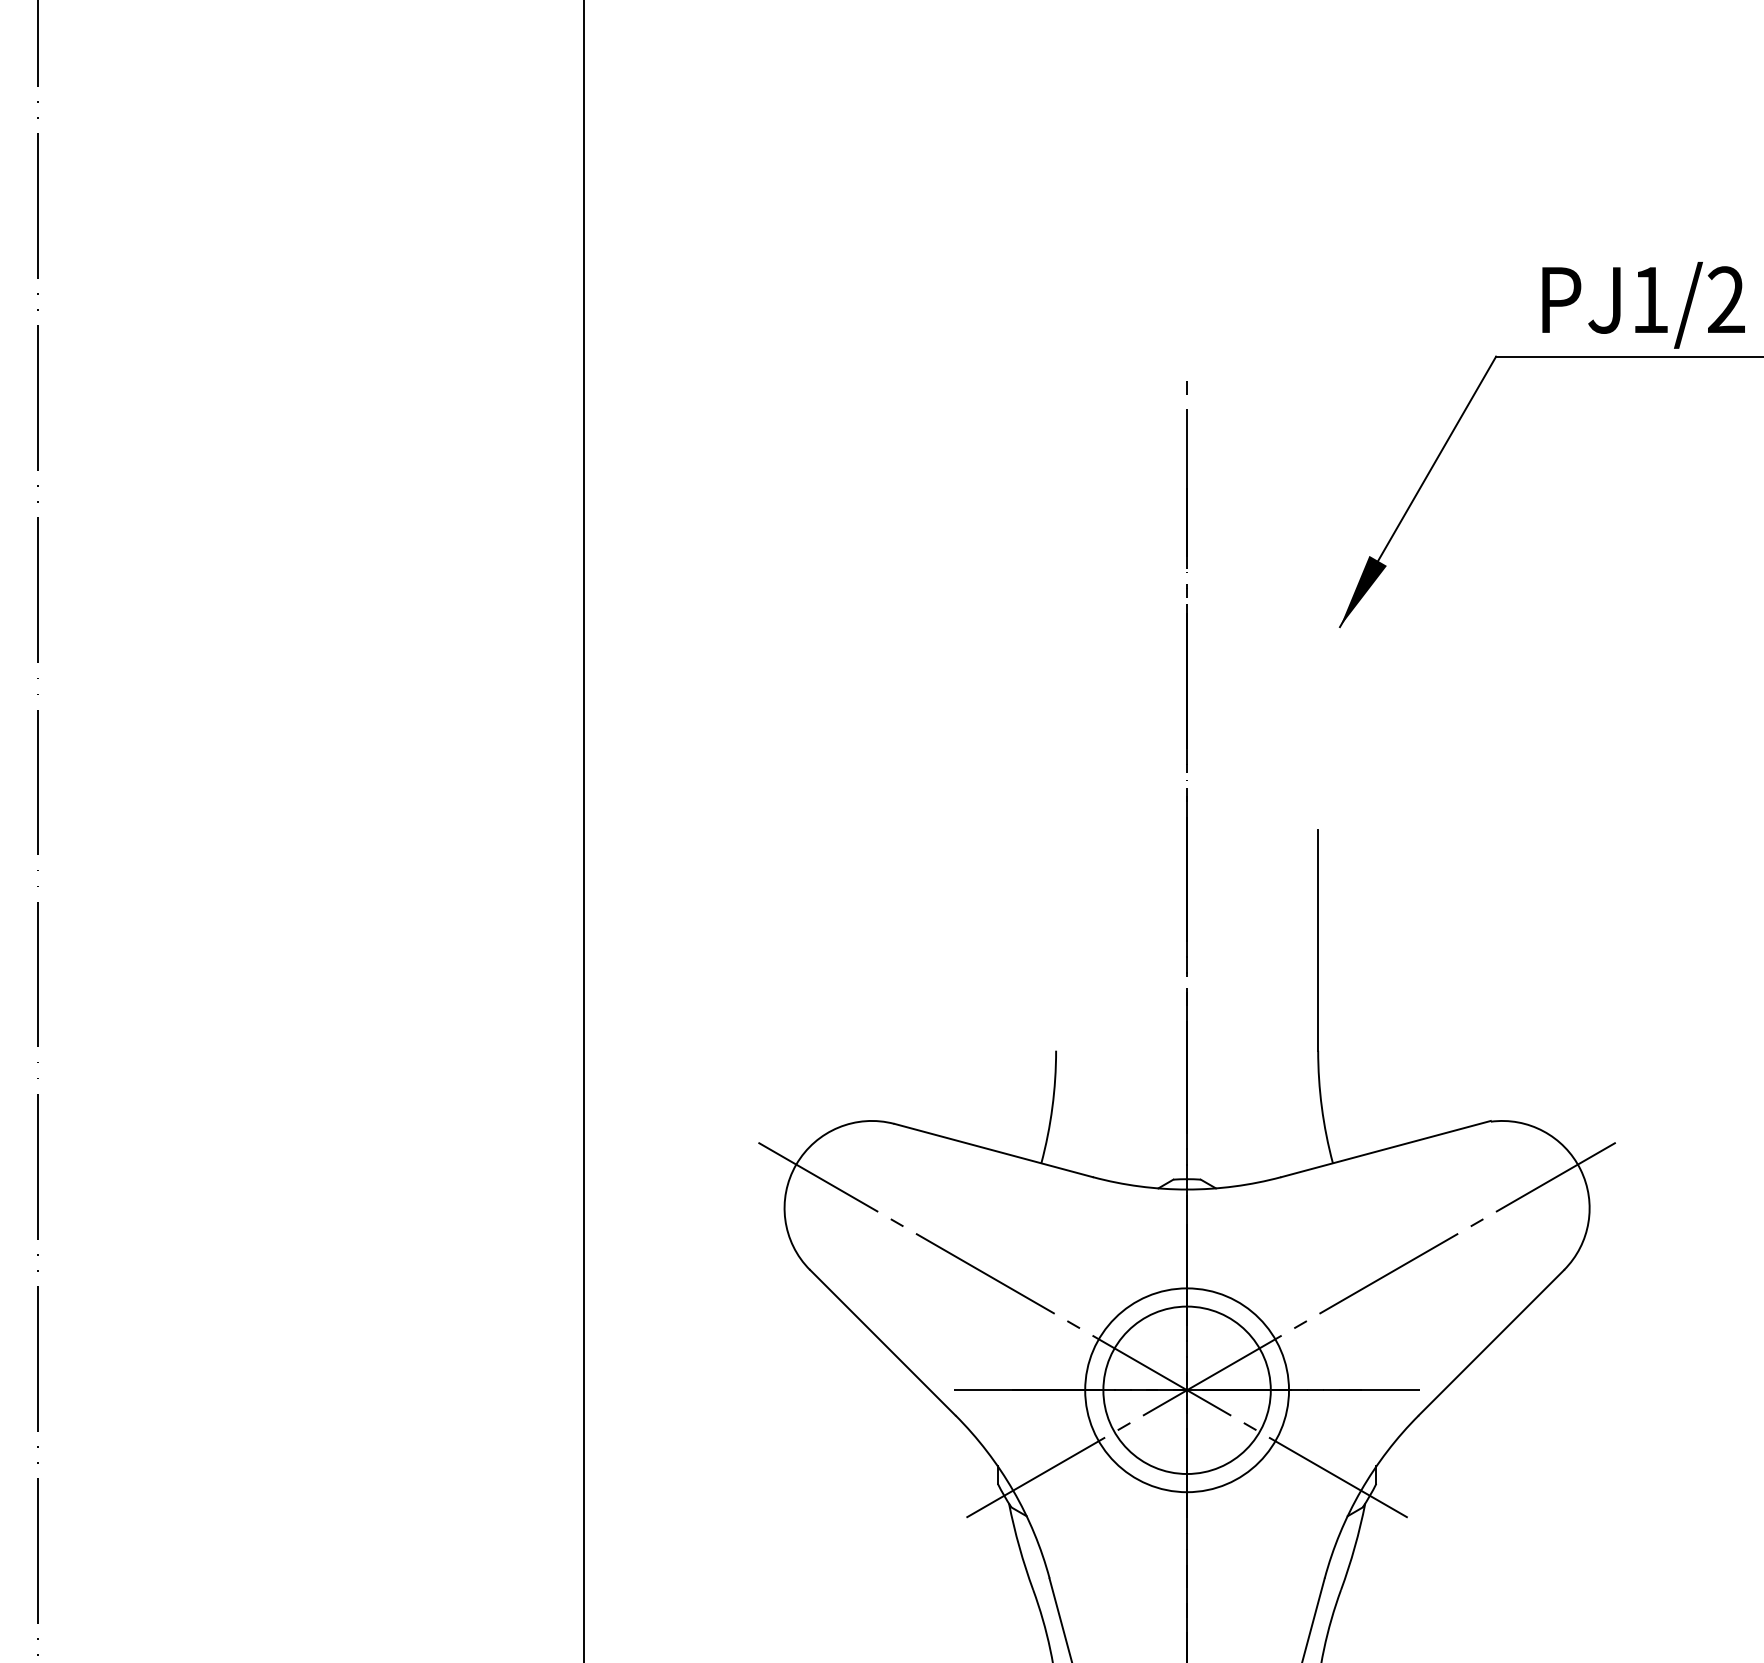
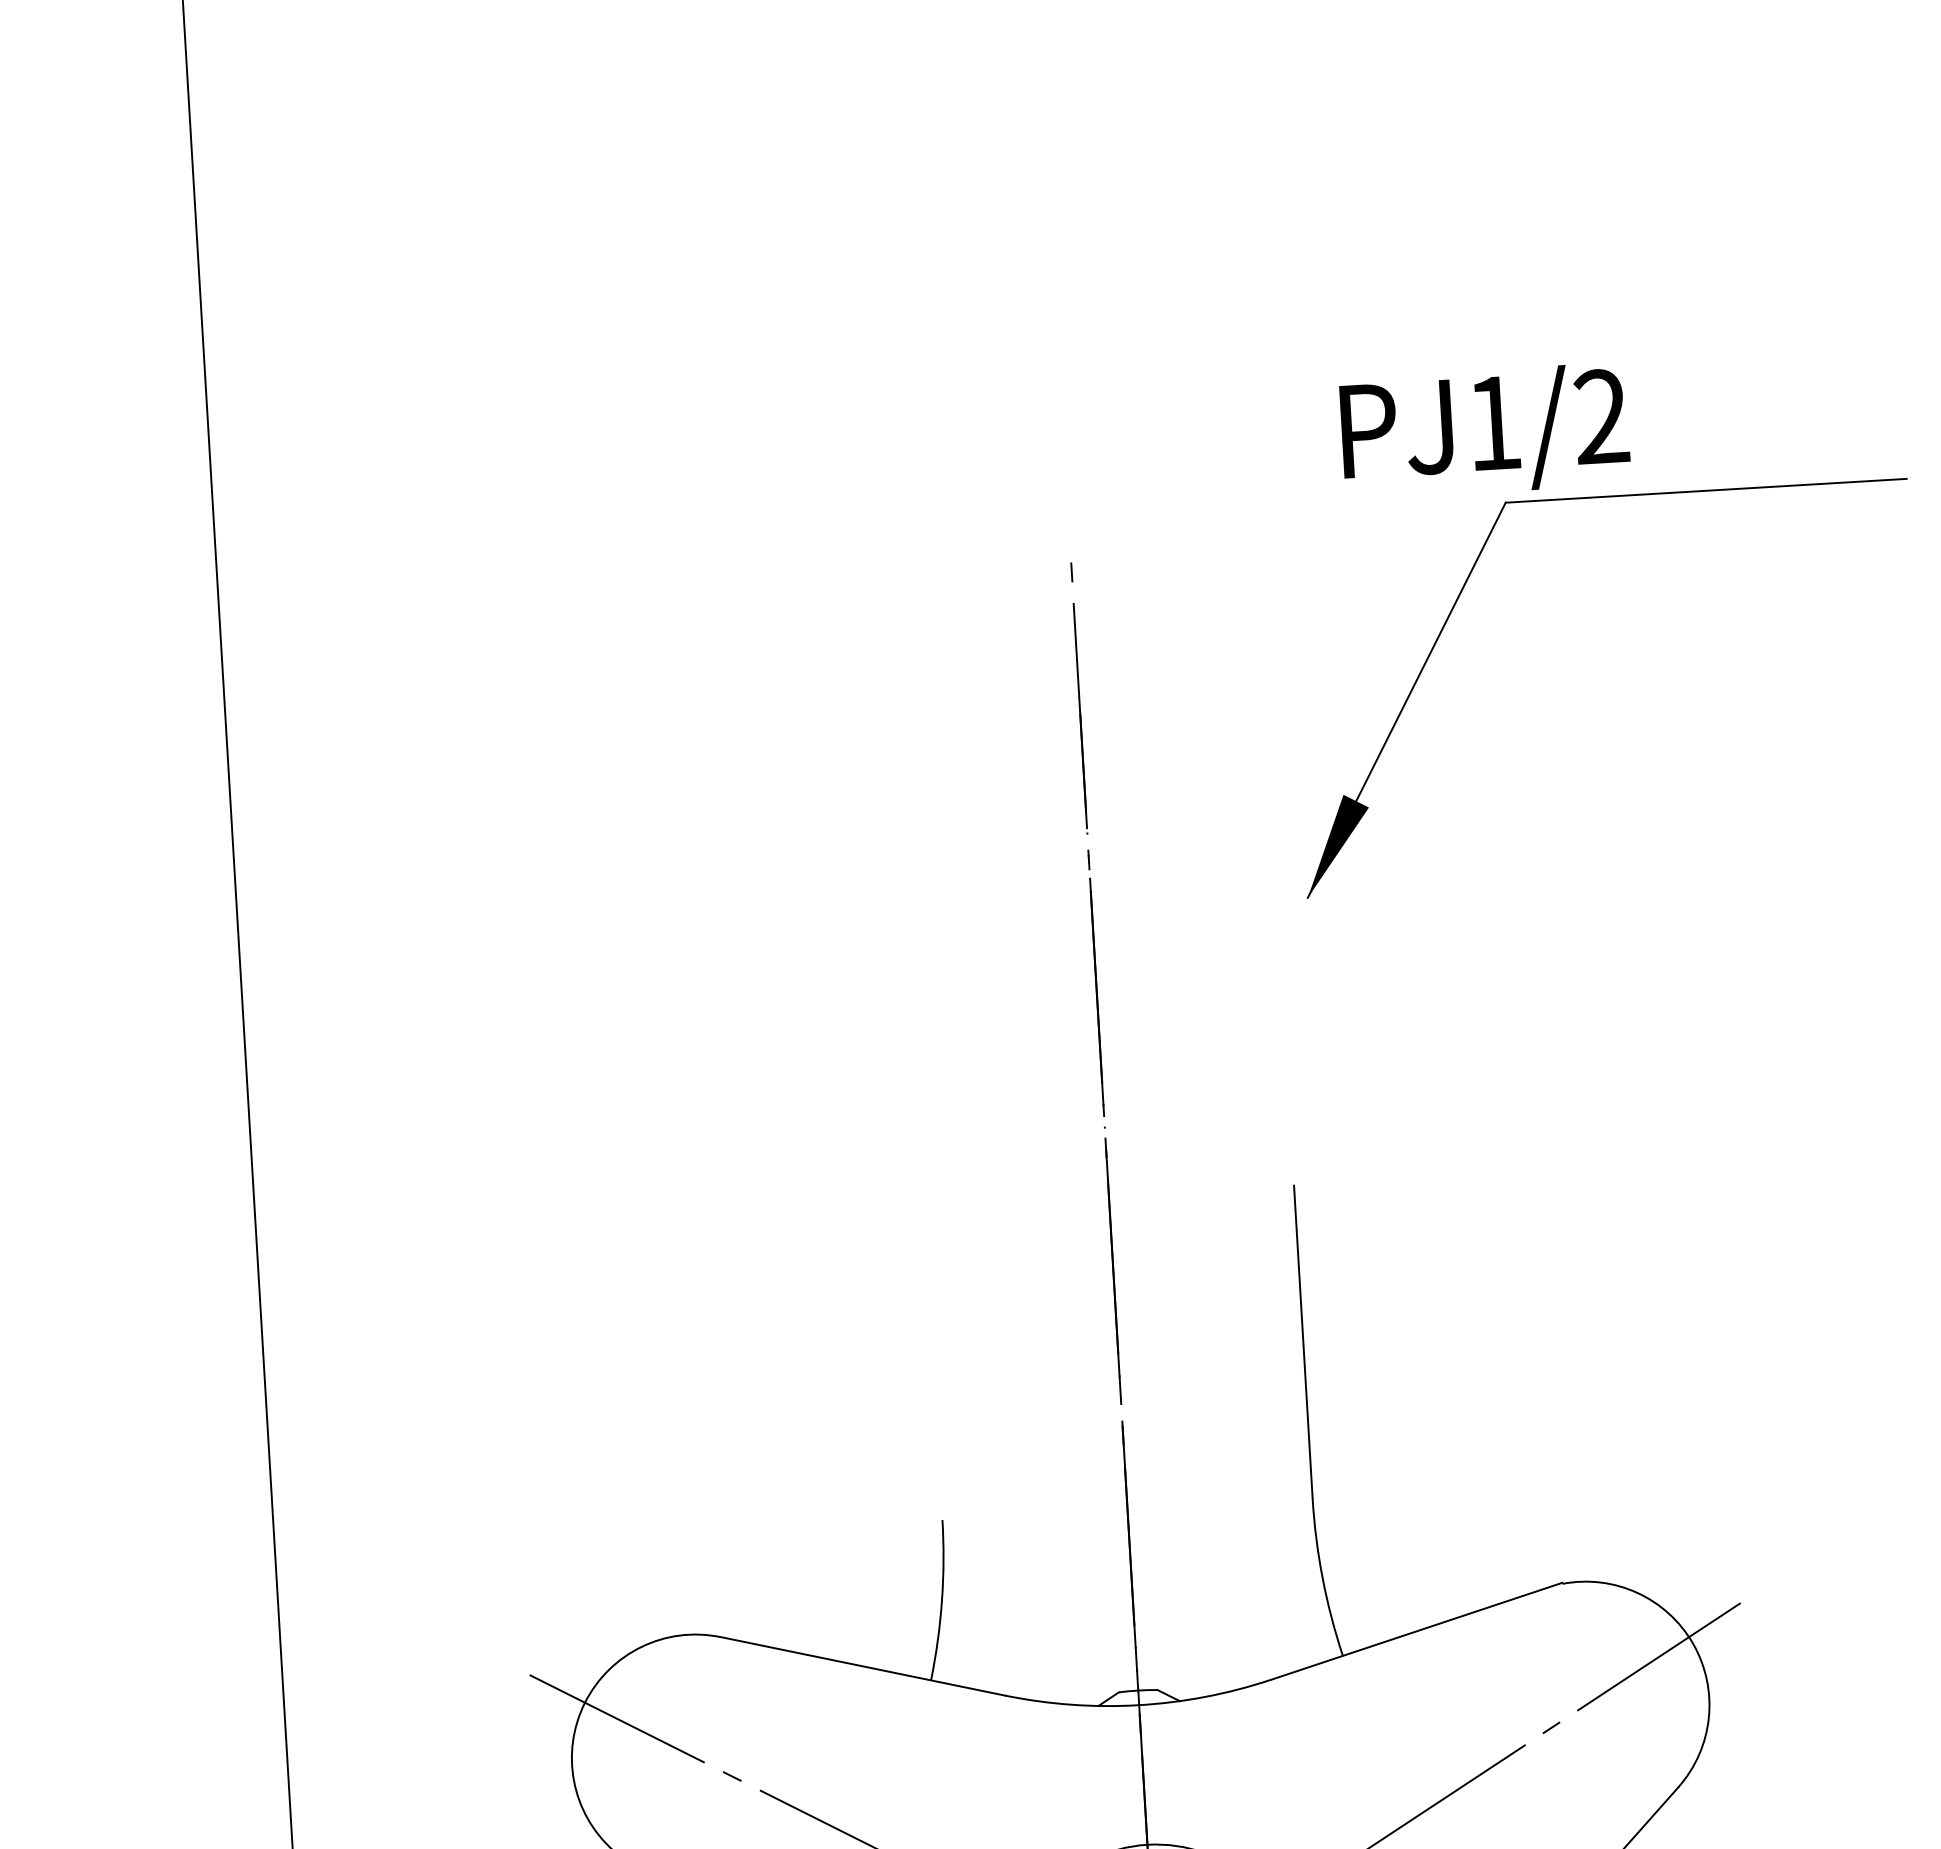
text: (1643, 305) -> (1485, 431), moved

